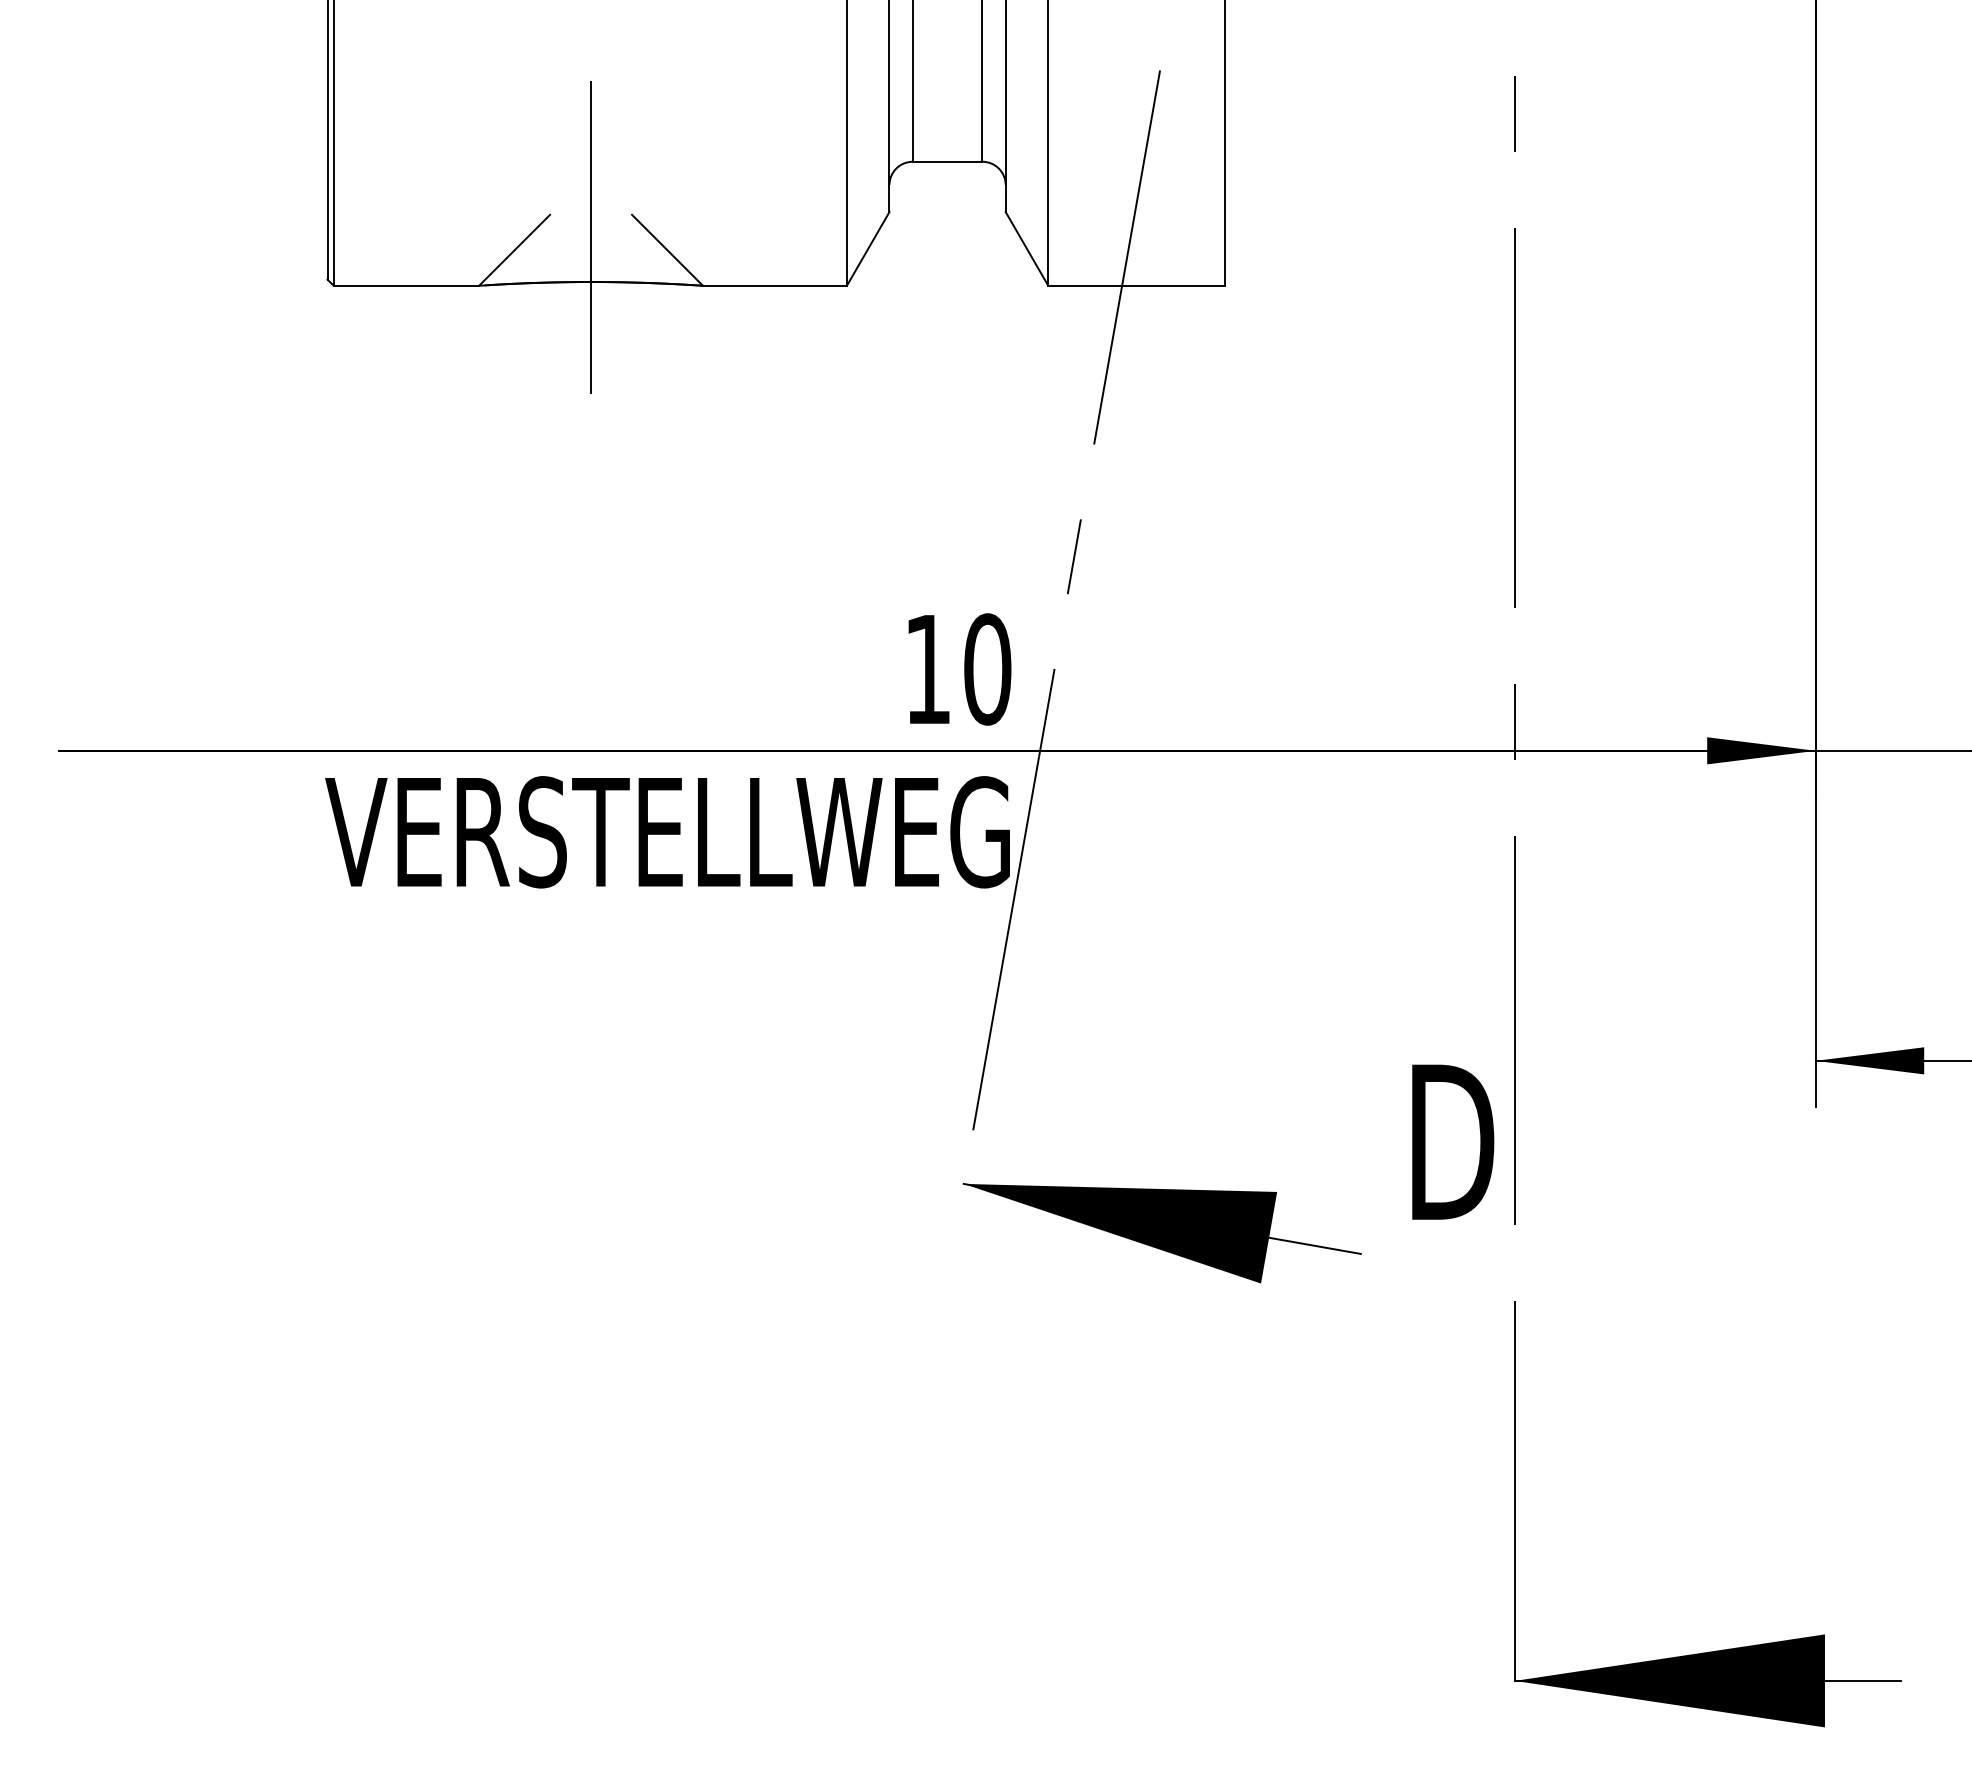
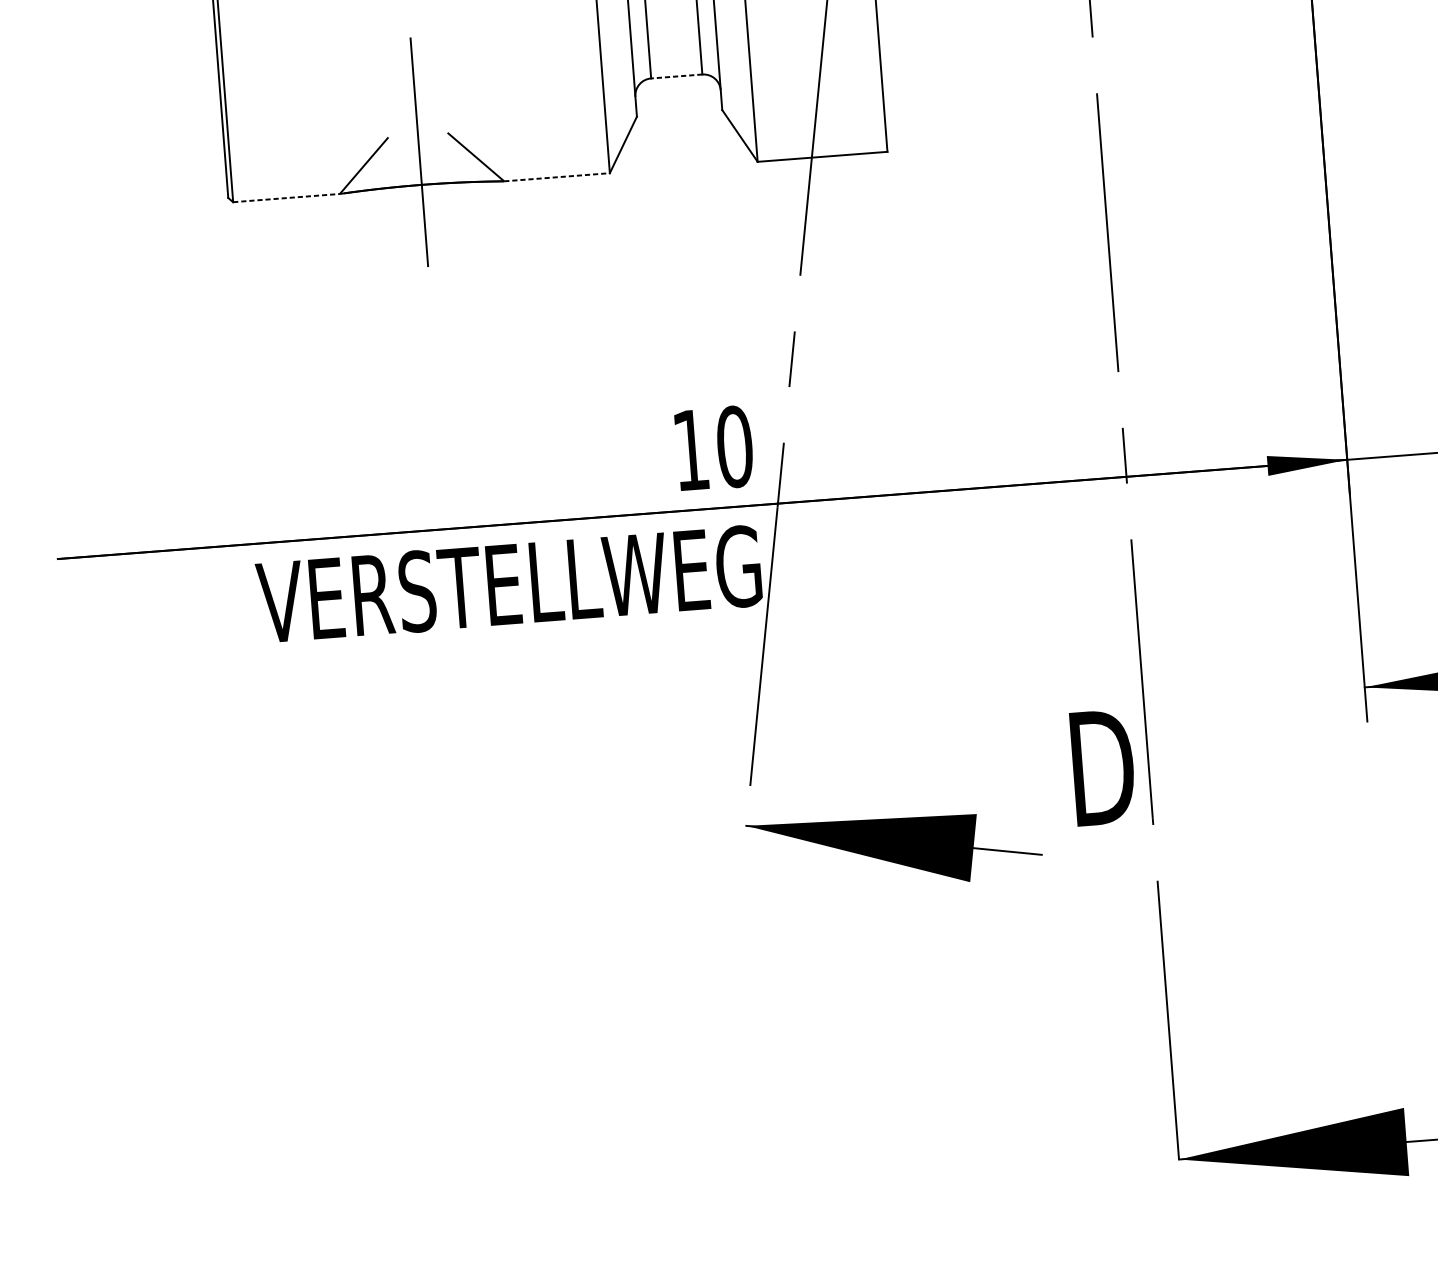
line: (947, 161) -> (676, 76), solid -> dashed
line: (406, 285) -> (286, 197), solid -> dashed
line: (774, 285) -> (556, 177), solid -> dashed

